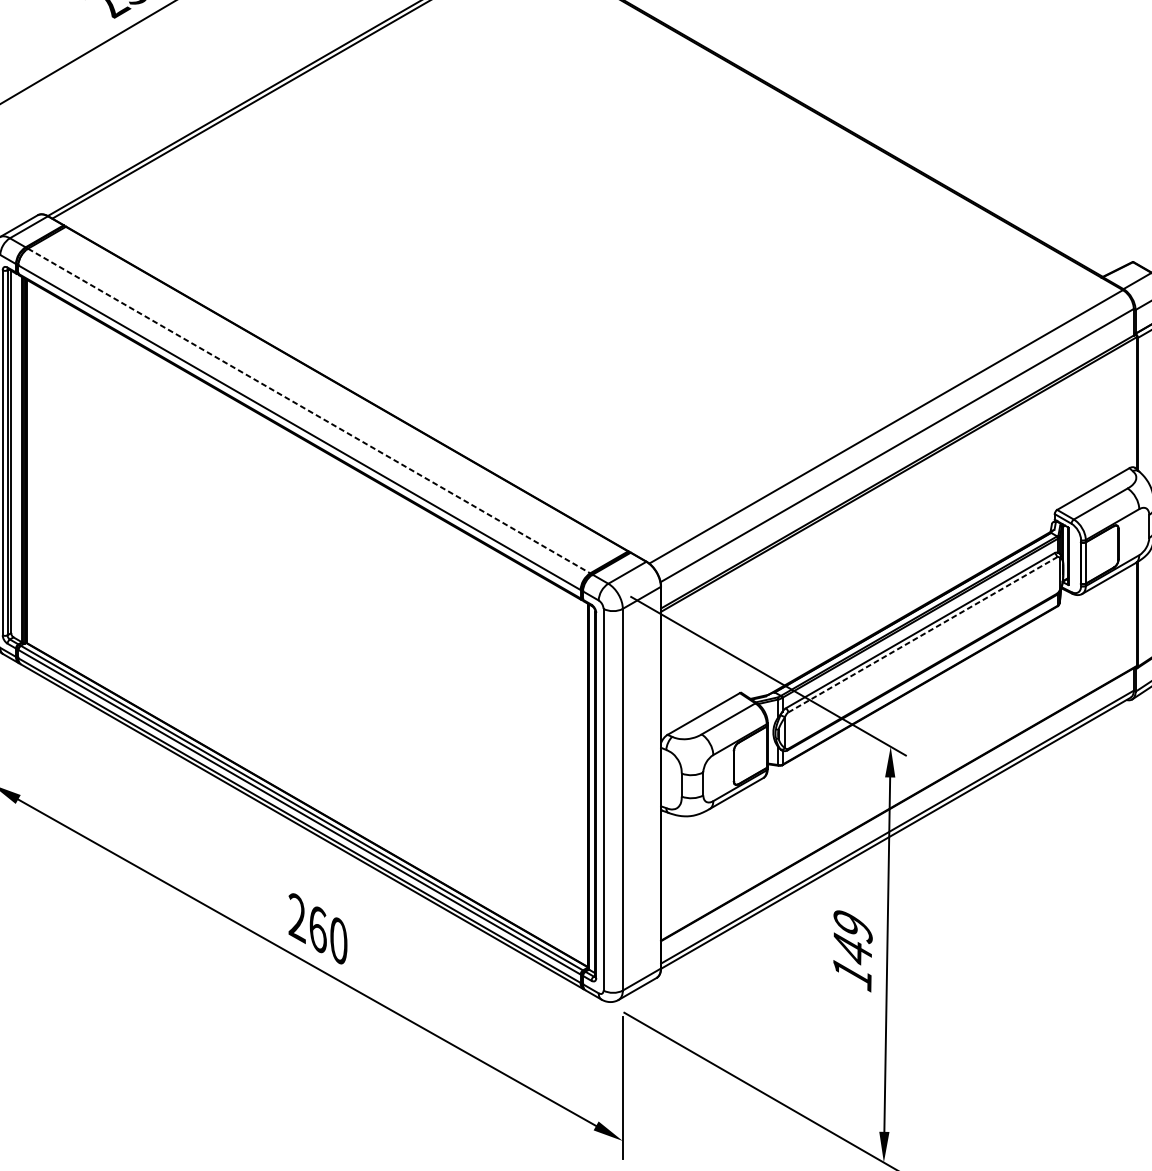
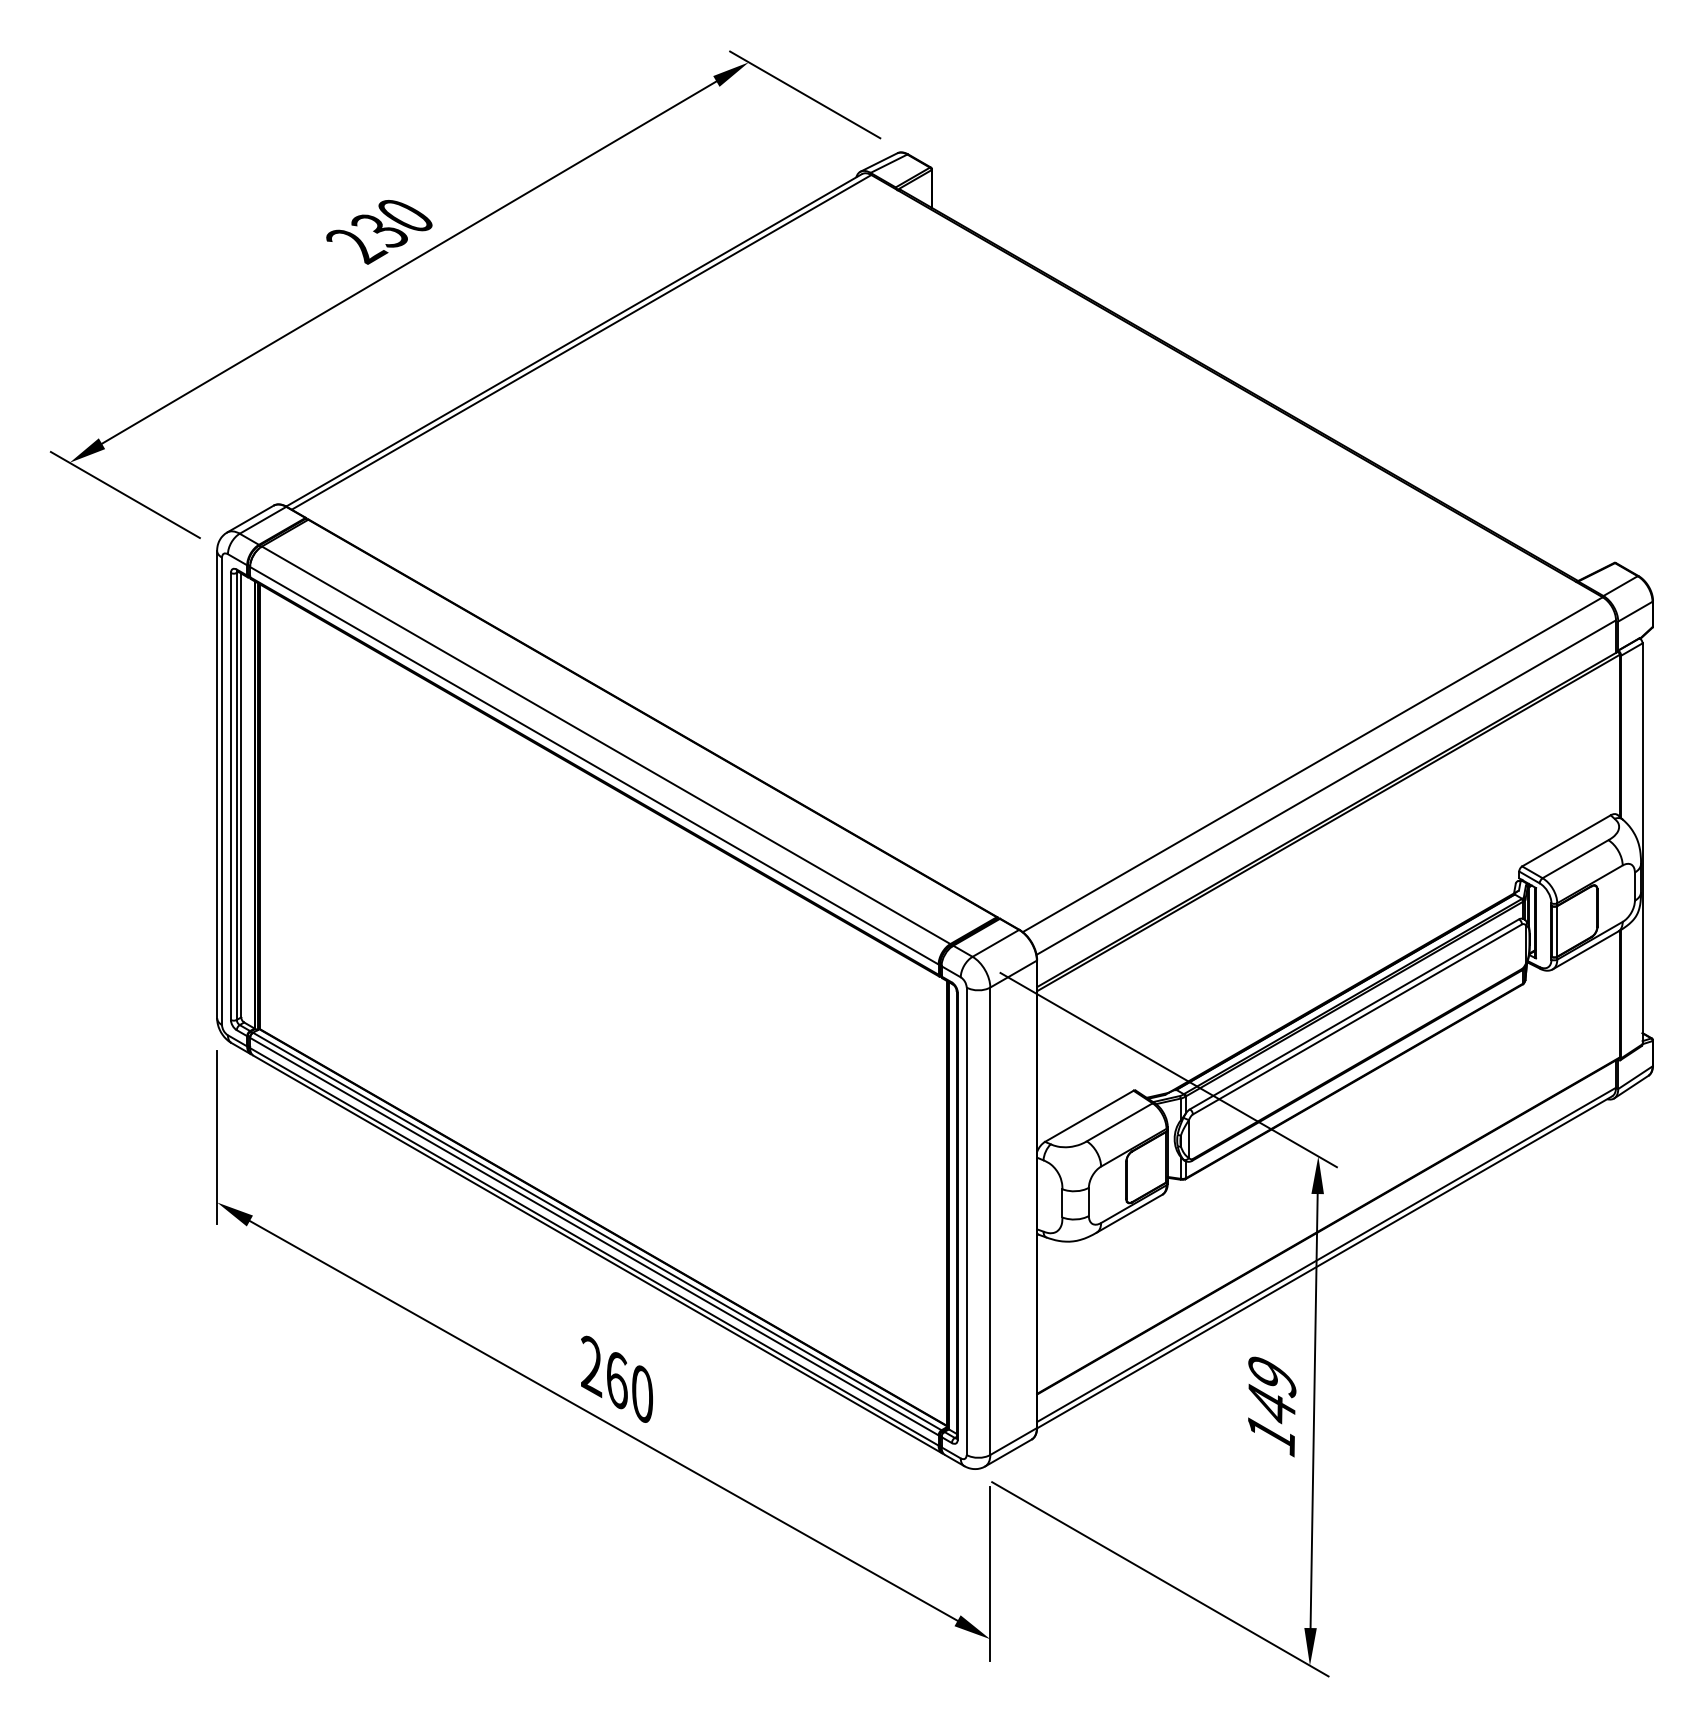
line: (309, 411) -> (606, 745), dashed -> solid
line: (922, 634) -> (1357, 1019), dashed -> solid

